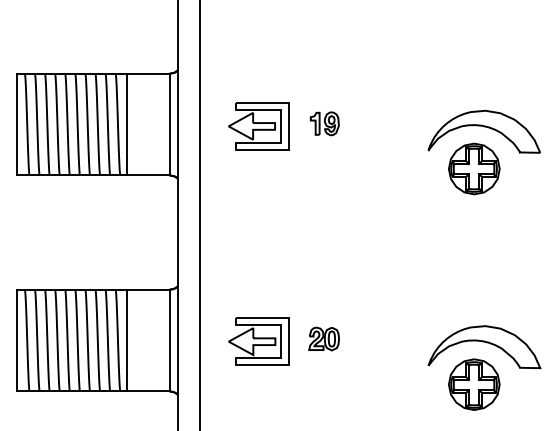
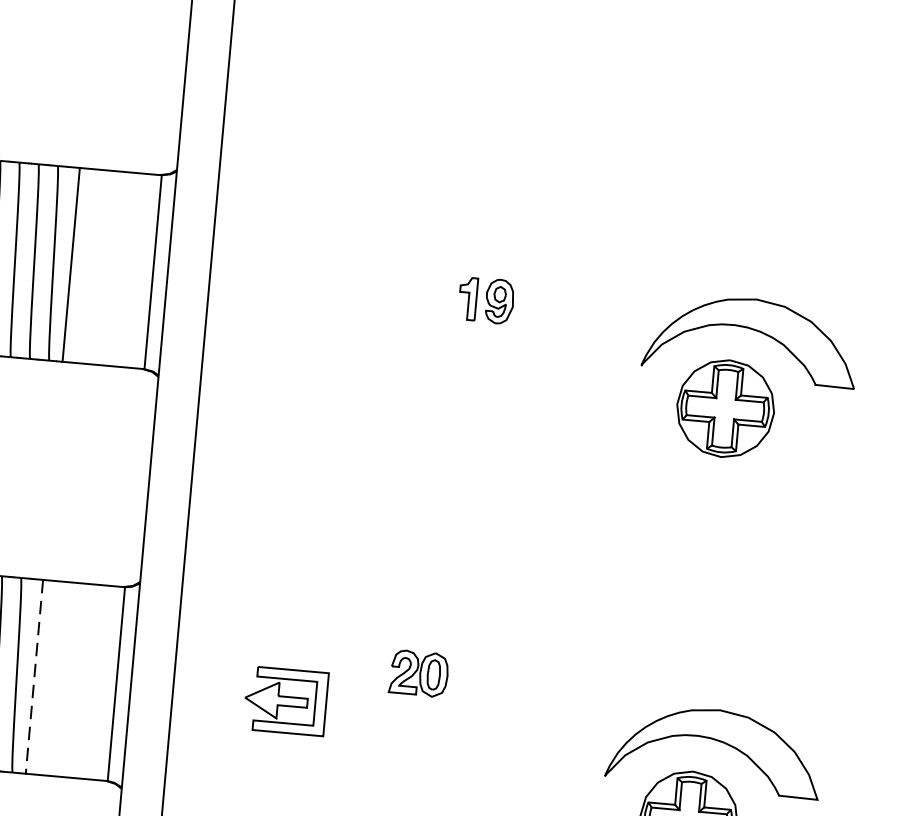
part: (324, 123) -> (485, 299), moved
part: (258, 126) -> (321, 290), removed
part: (323, 338) -> (417, 672), moved
line: (127, 340) -> (34, 676), solid -> dashed
part: (258, 341) -> (284, 700), size x0.7

